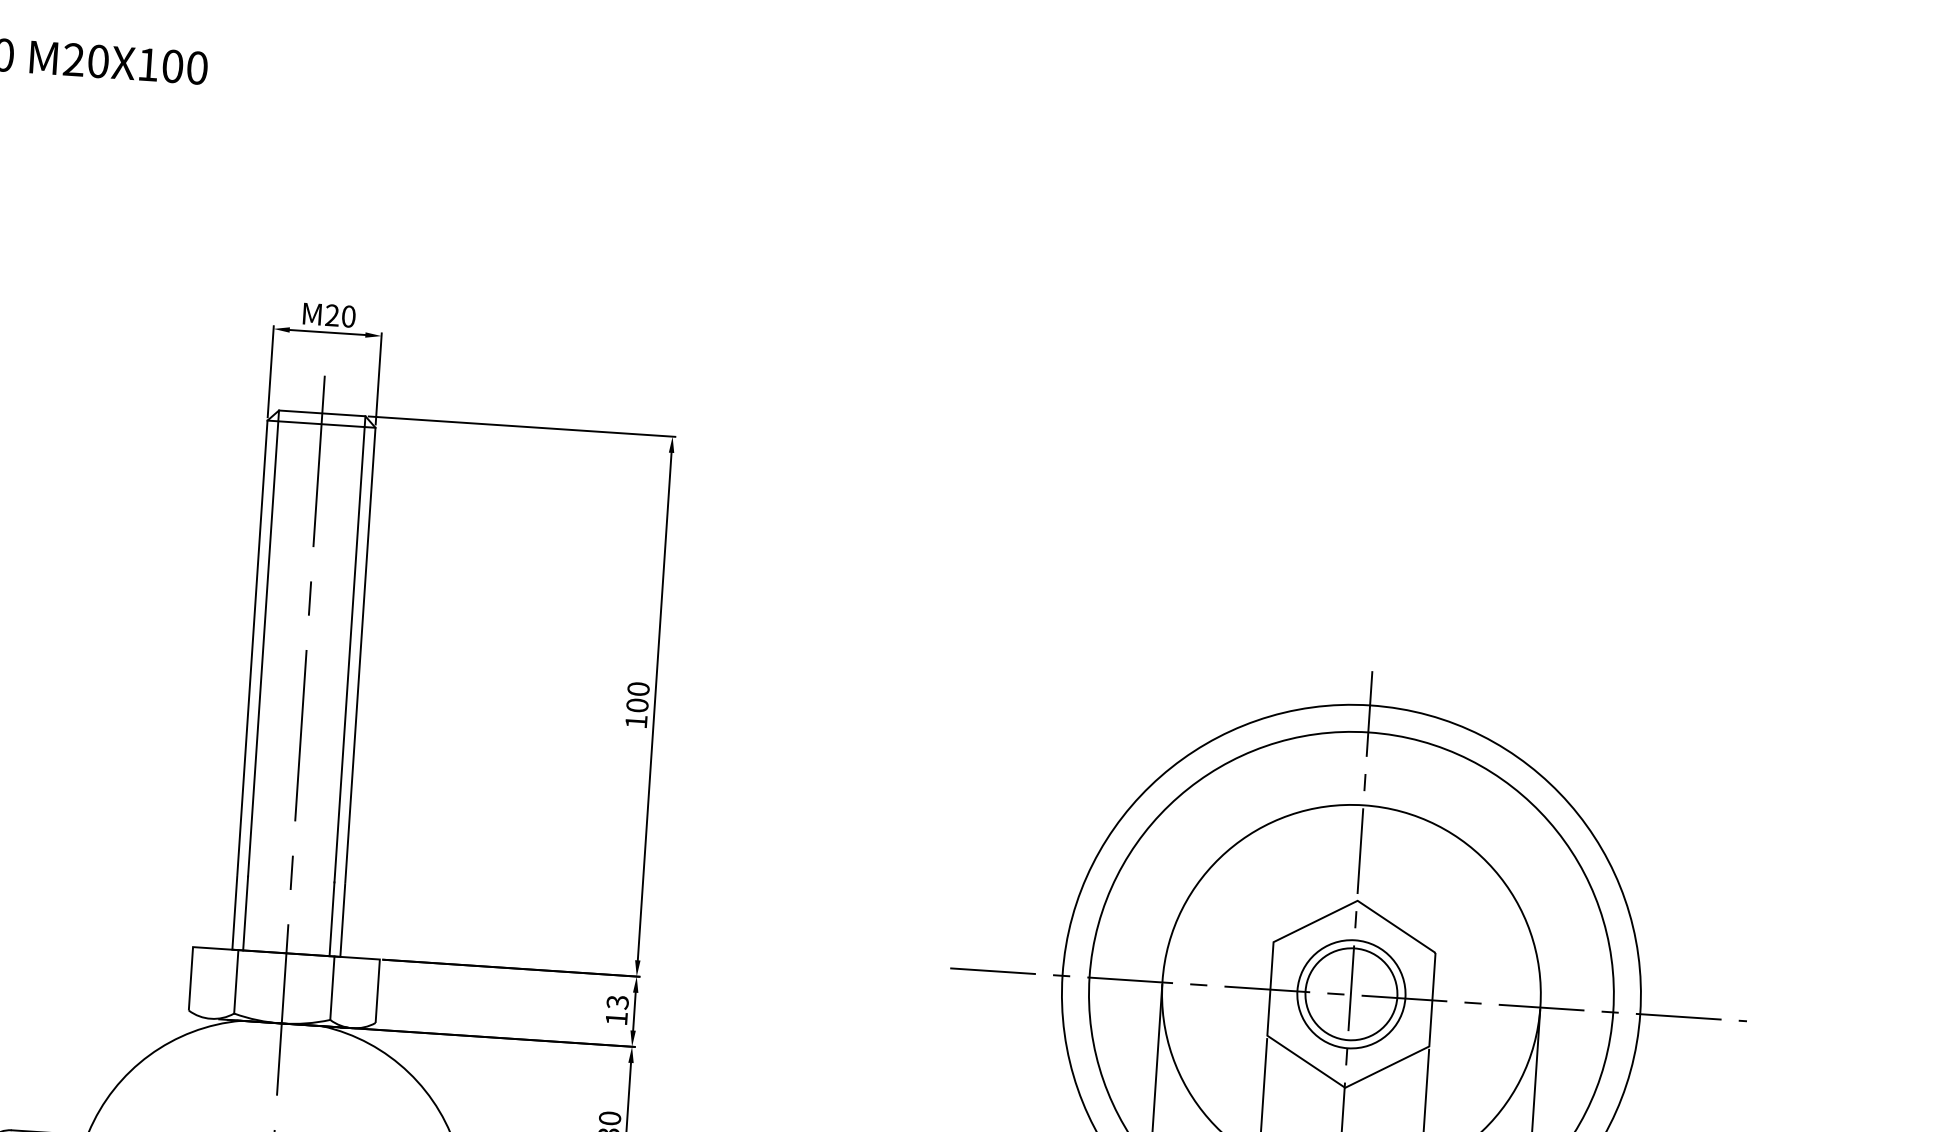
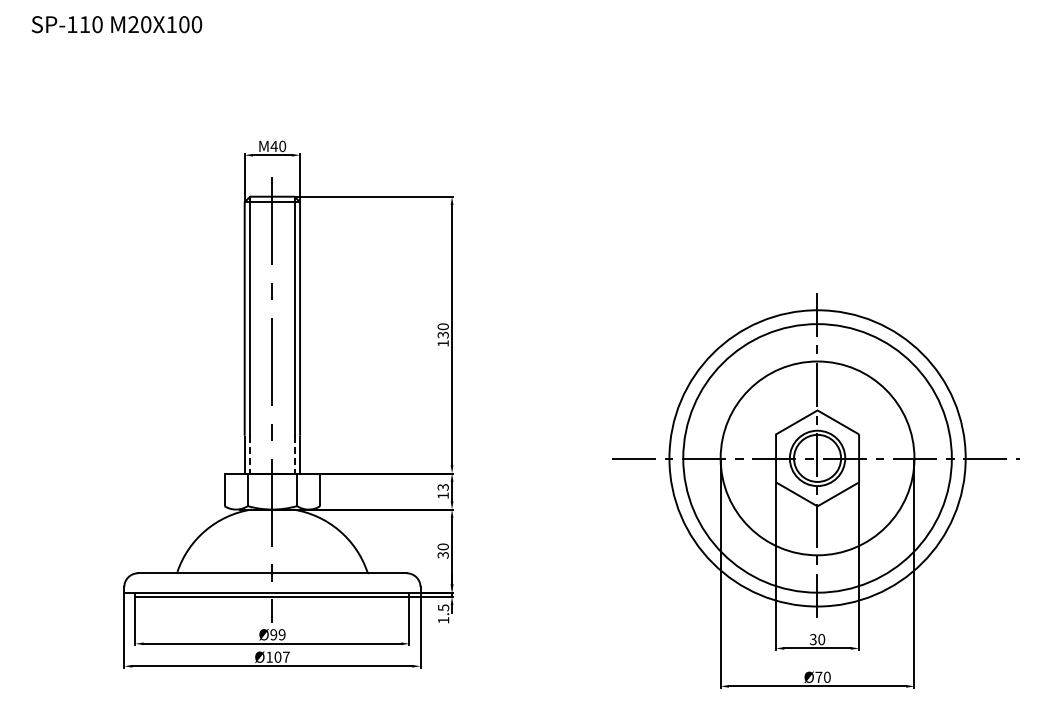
text: (331, 313) -> (273, 145), M20 -> M40
text: (636, 704) -> (442, 334), 100 -> 130
line: (246, 913) -> (250, 454), solid -> dashed
line: (331, 918) -> (294, 454), solid -> dashed

